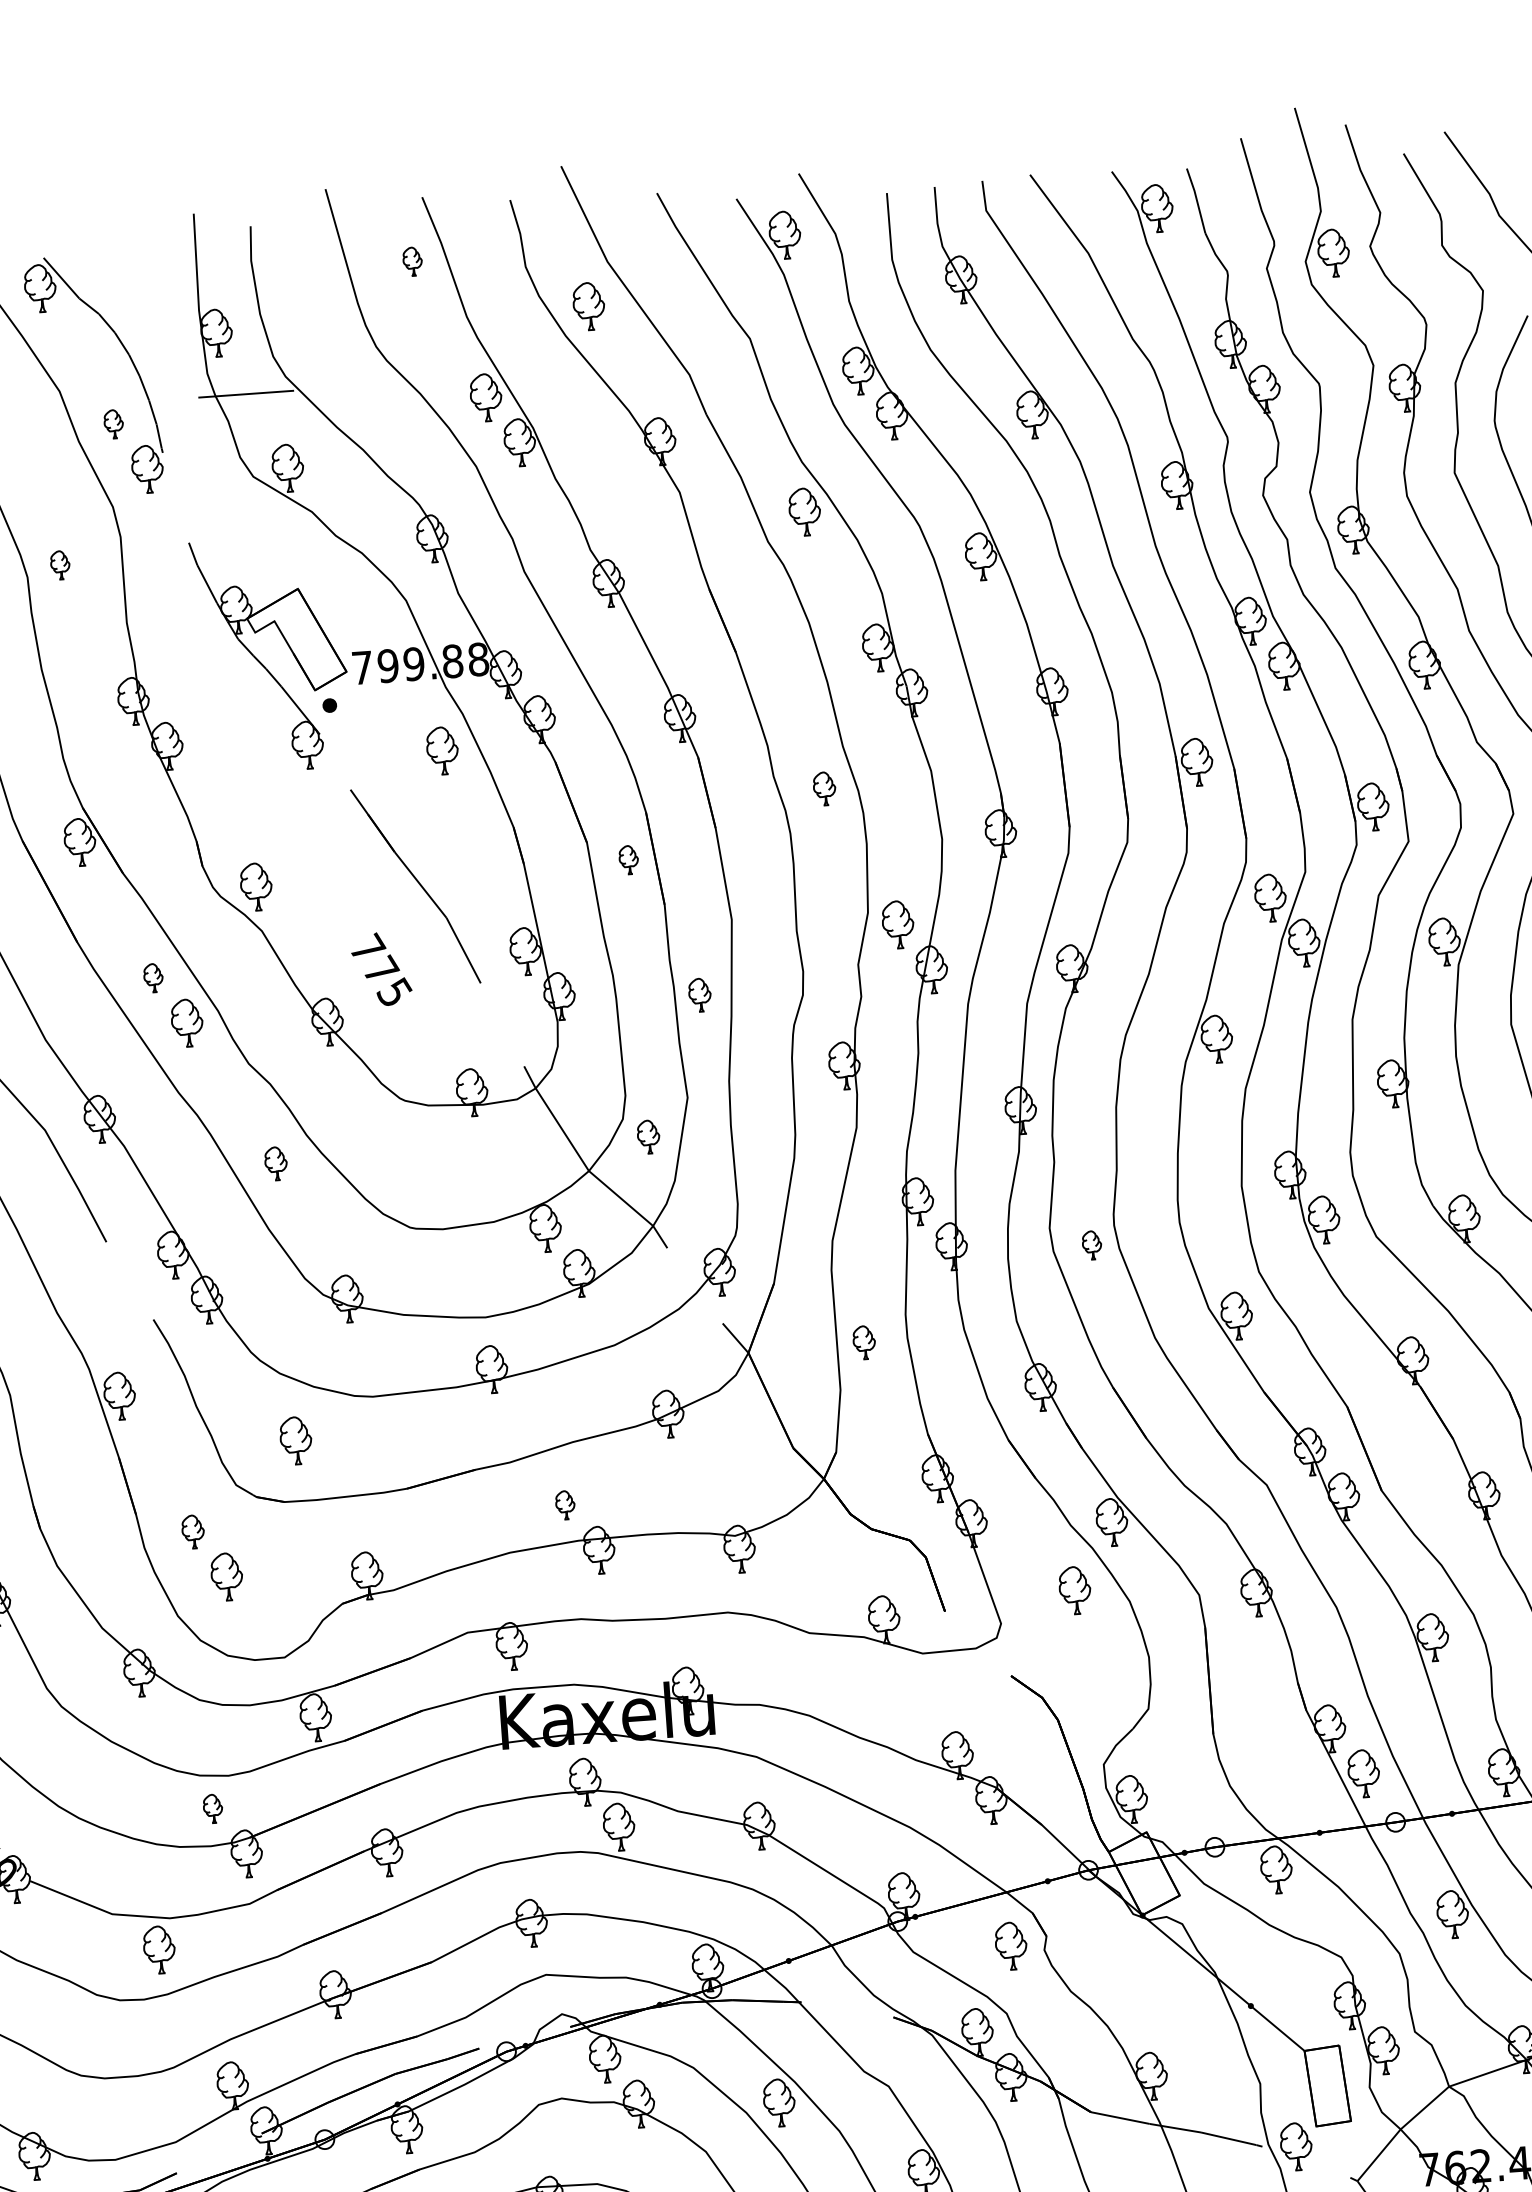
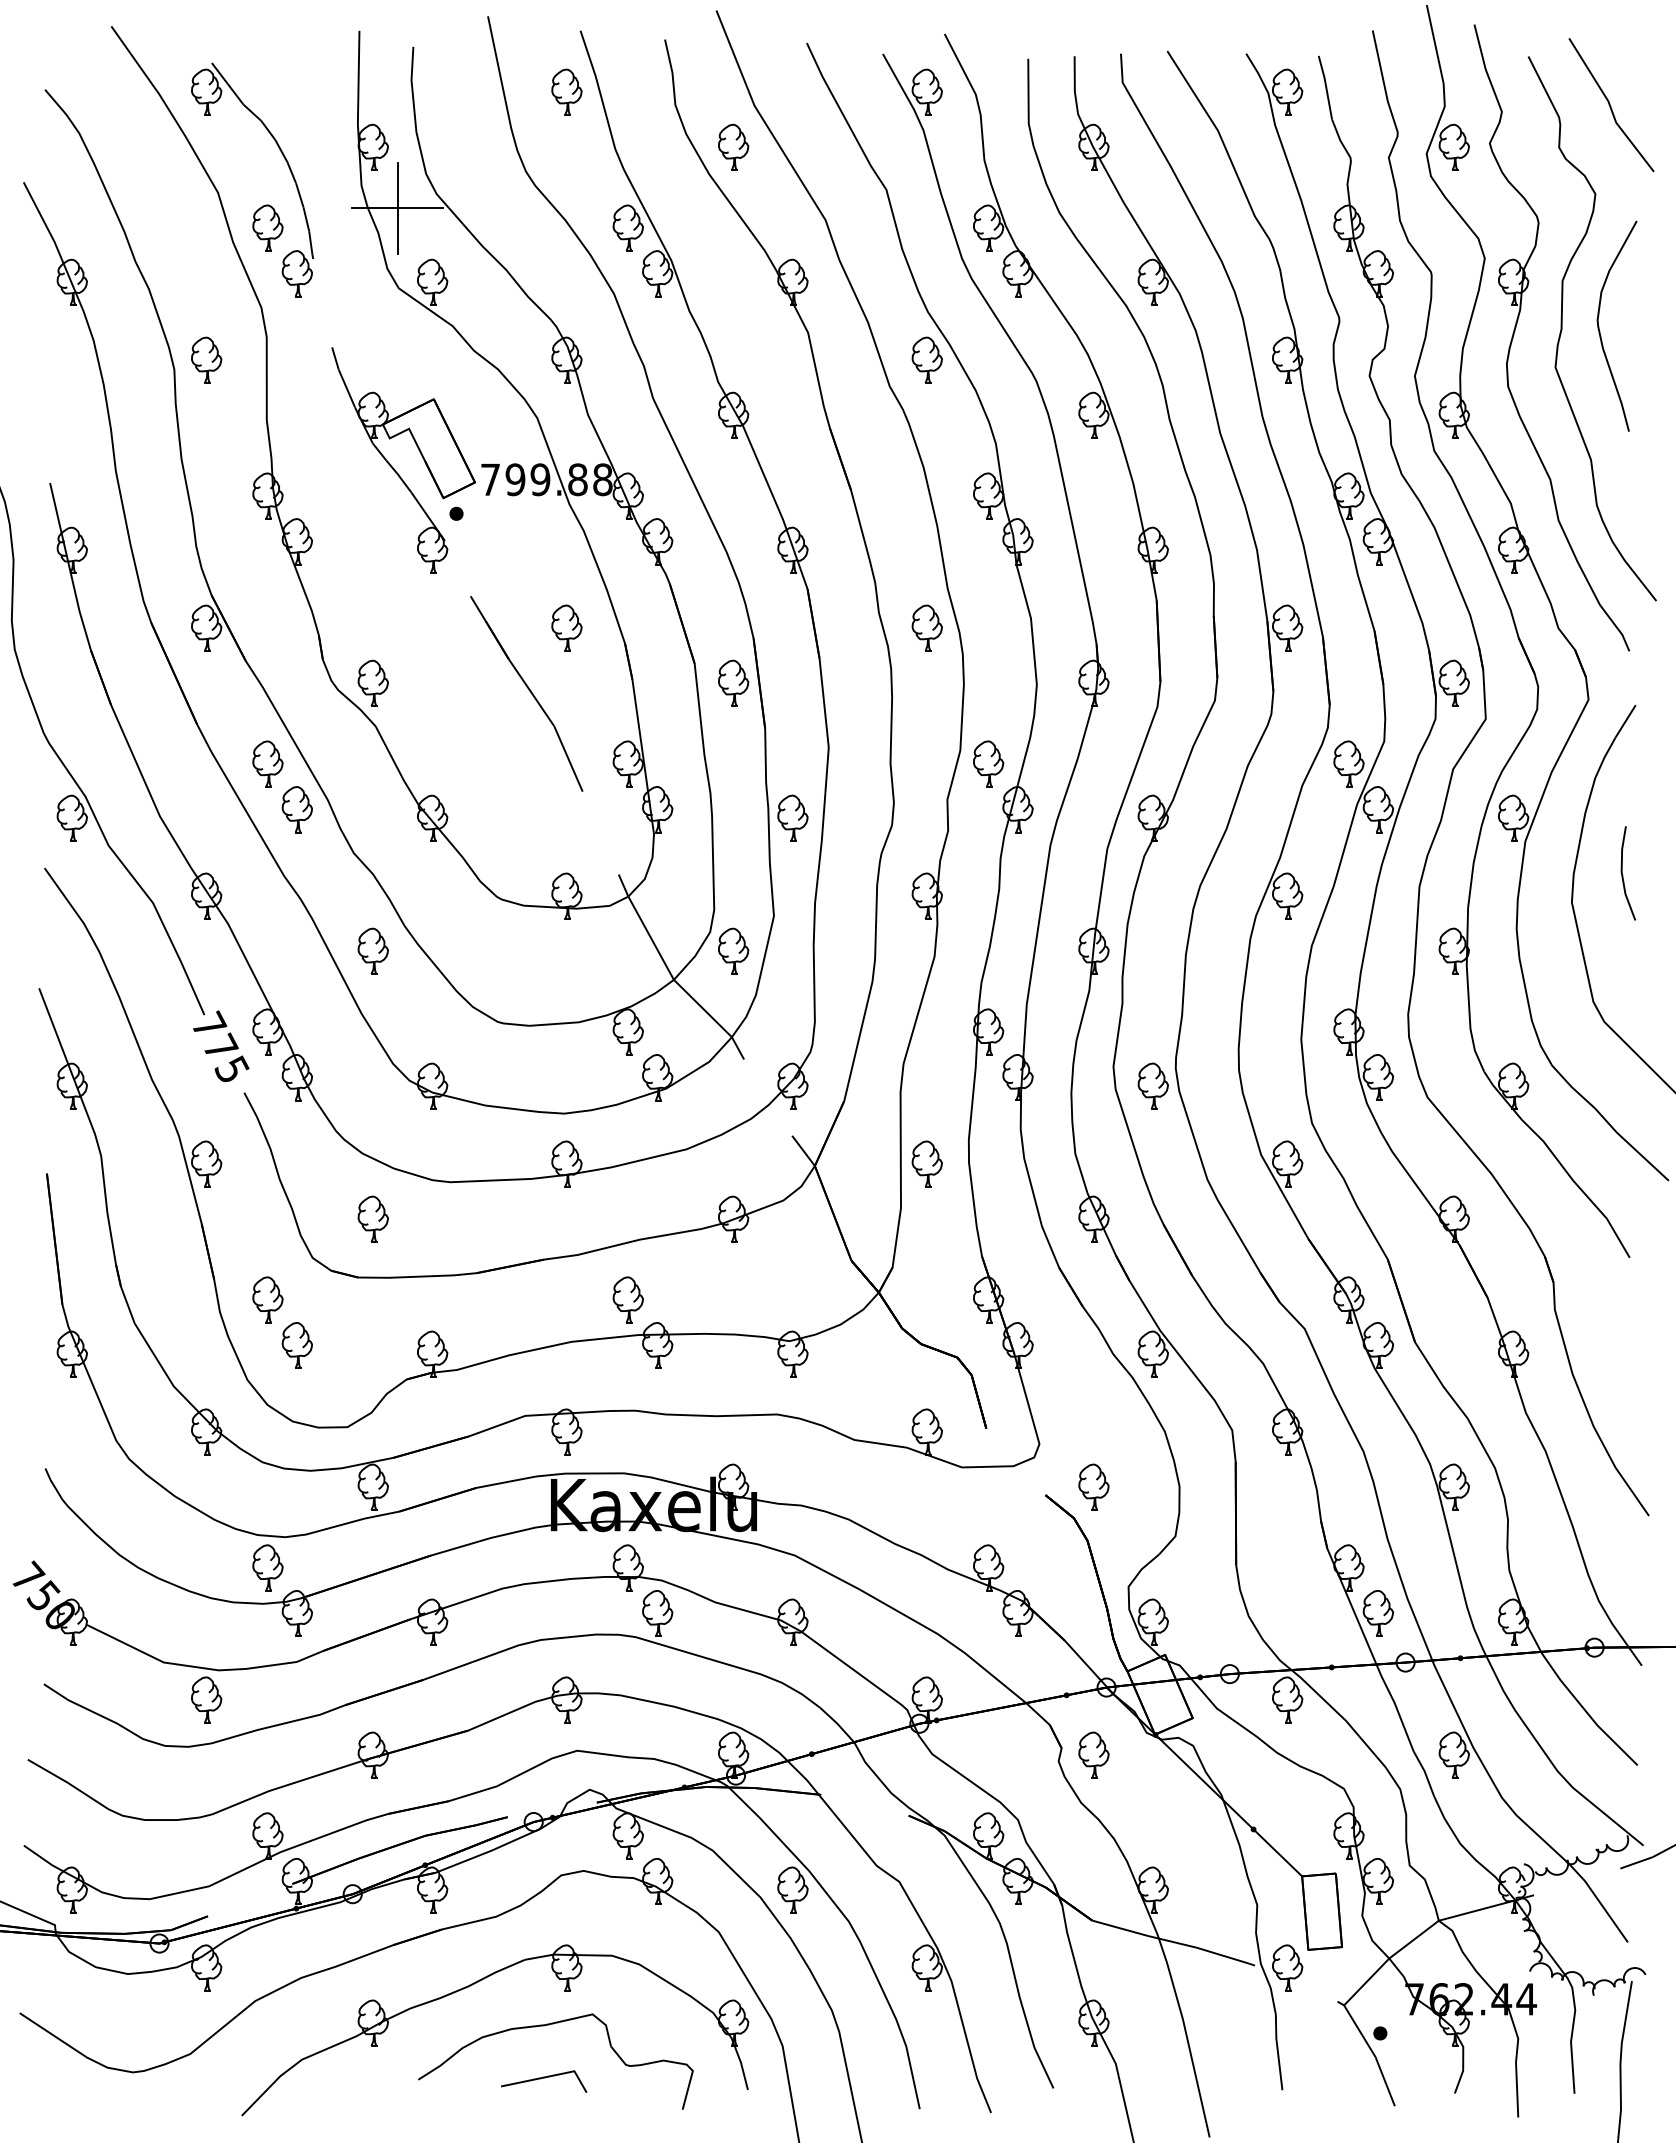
part: (412, 261) -> (566, 91), size x1.67
line: (246, 393) -> (397, 207), added
part: (113, 423) -> (267, 227), size x1.67
part: (60, 564) -> (206, 359), size x1.67
part: (442, 750) -> (566, 627), moved
part: (823, 788) -> (926, 627), size x1.43
part: (628, 859) -> (733, 682), size x1.67
text: (381, 969) -> (221, 1046), moved
part: (152, 977) -> (267, 763), size x1.67
part: (699, 994) -> (792, 817), size x1.43
part: (648, 1136) -> (733, 950), size x1.43
part: (275, 1163) -> (372, 950), size x1.43
part: (1091, 1244) -> (1152, 1085), size x1.67
part: (863, 1342) -> (926, 1163), size x1.43
part: (564, 1504) -> (627, 1299), size x1.67
part: (192, 1531) -> (267, 1299), size x1.43
part: (1074, 1589) -> (1093, 1486), moved
part: (212, 1808) -> (267, 1567), size x1.67
part: (1010, 1945) -> (1093, 1754), moved

